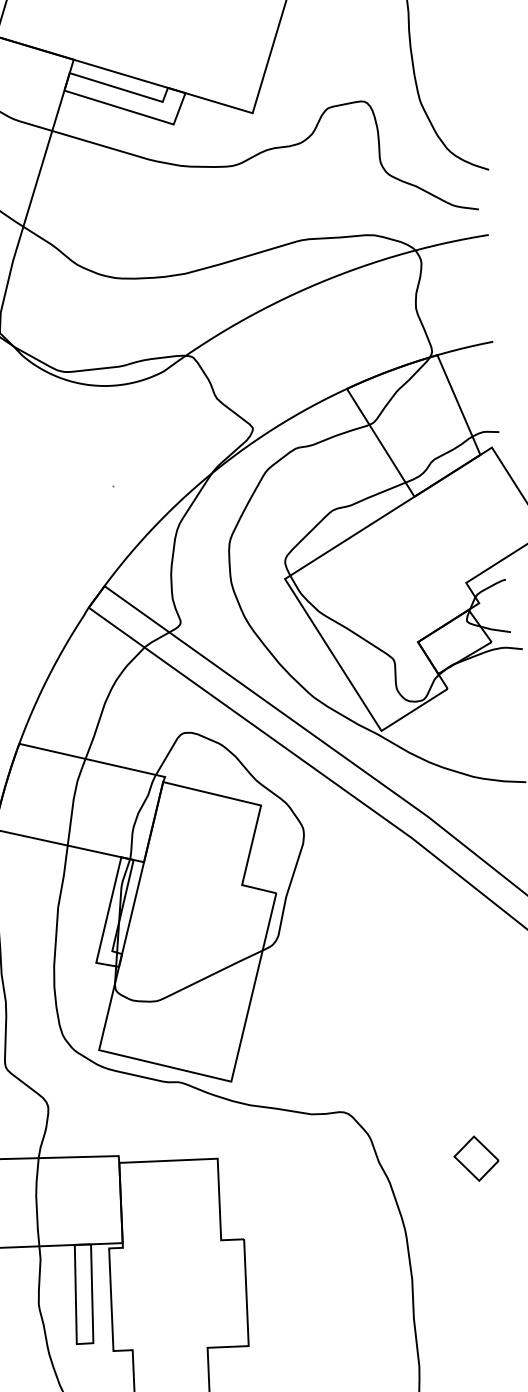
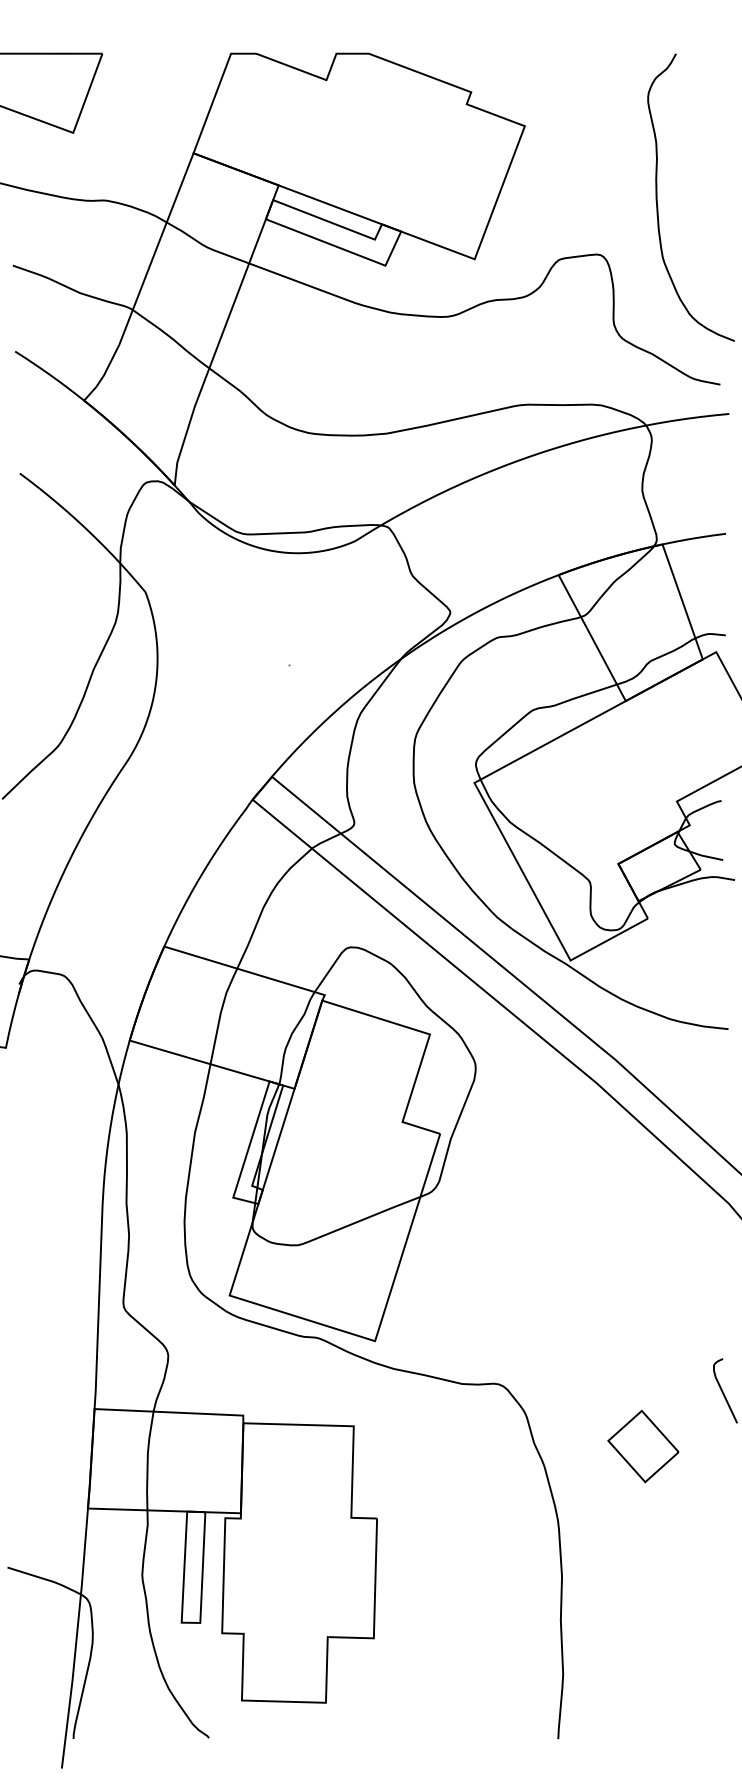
part: (476, 1158) -> (643, 1446), size x1.43

